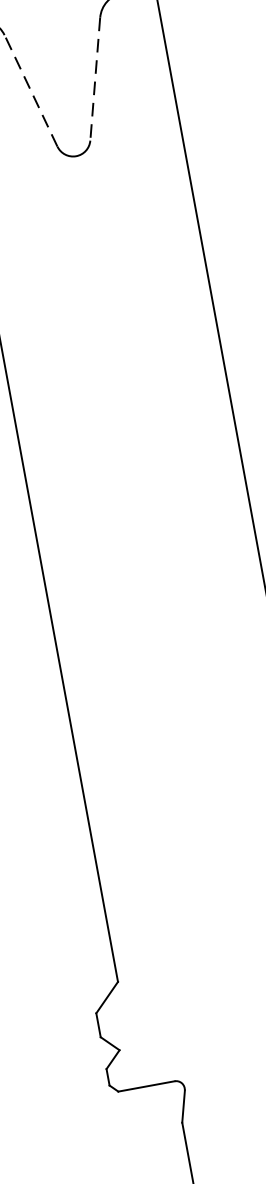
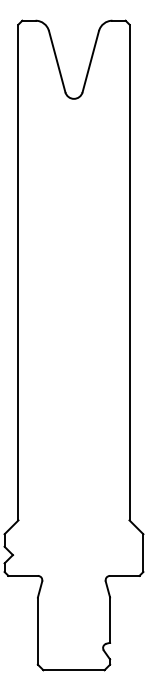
line: (94, 78) -> (90, 61), dashed -> solid
line: (31, 90) -> (57, 61), dashed -> solid

